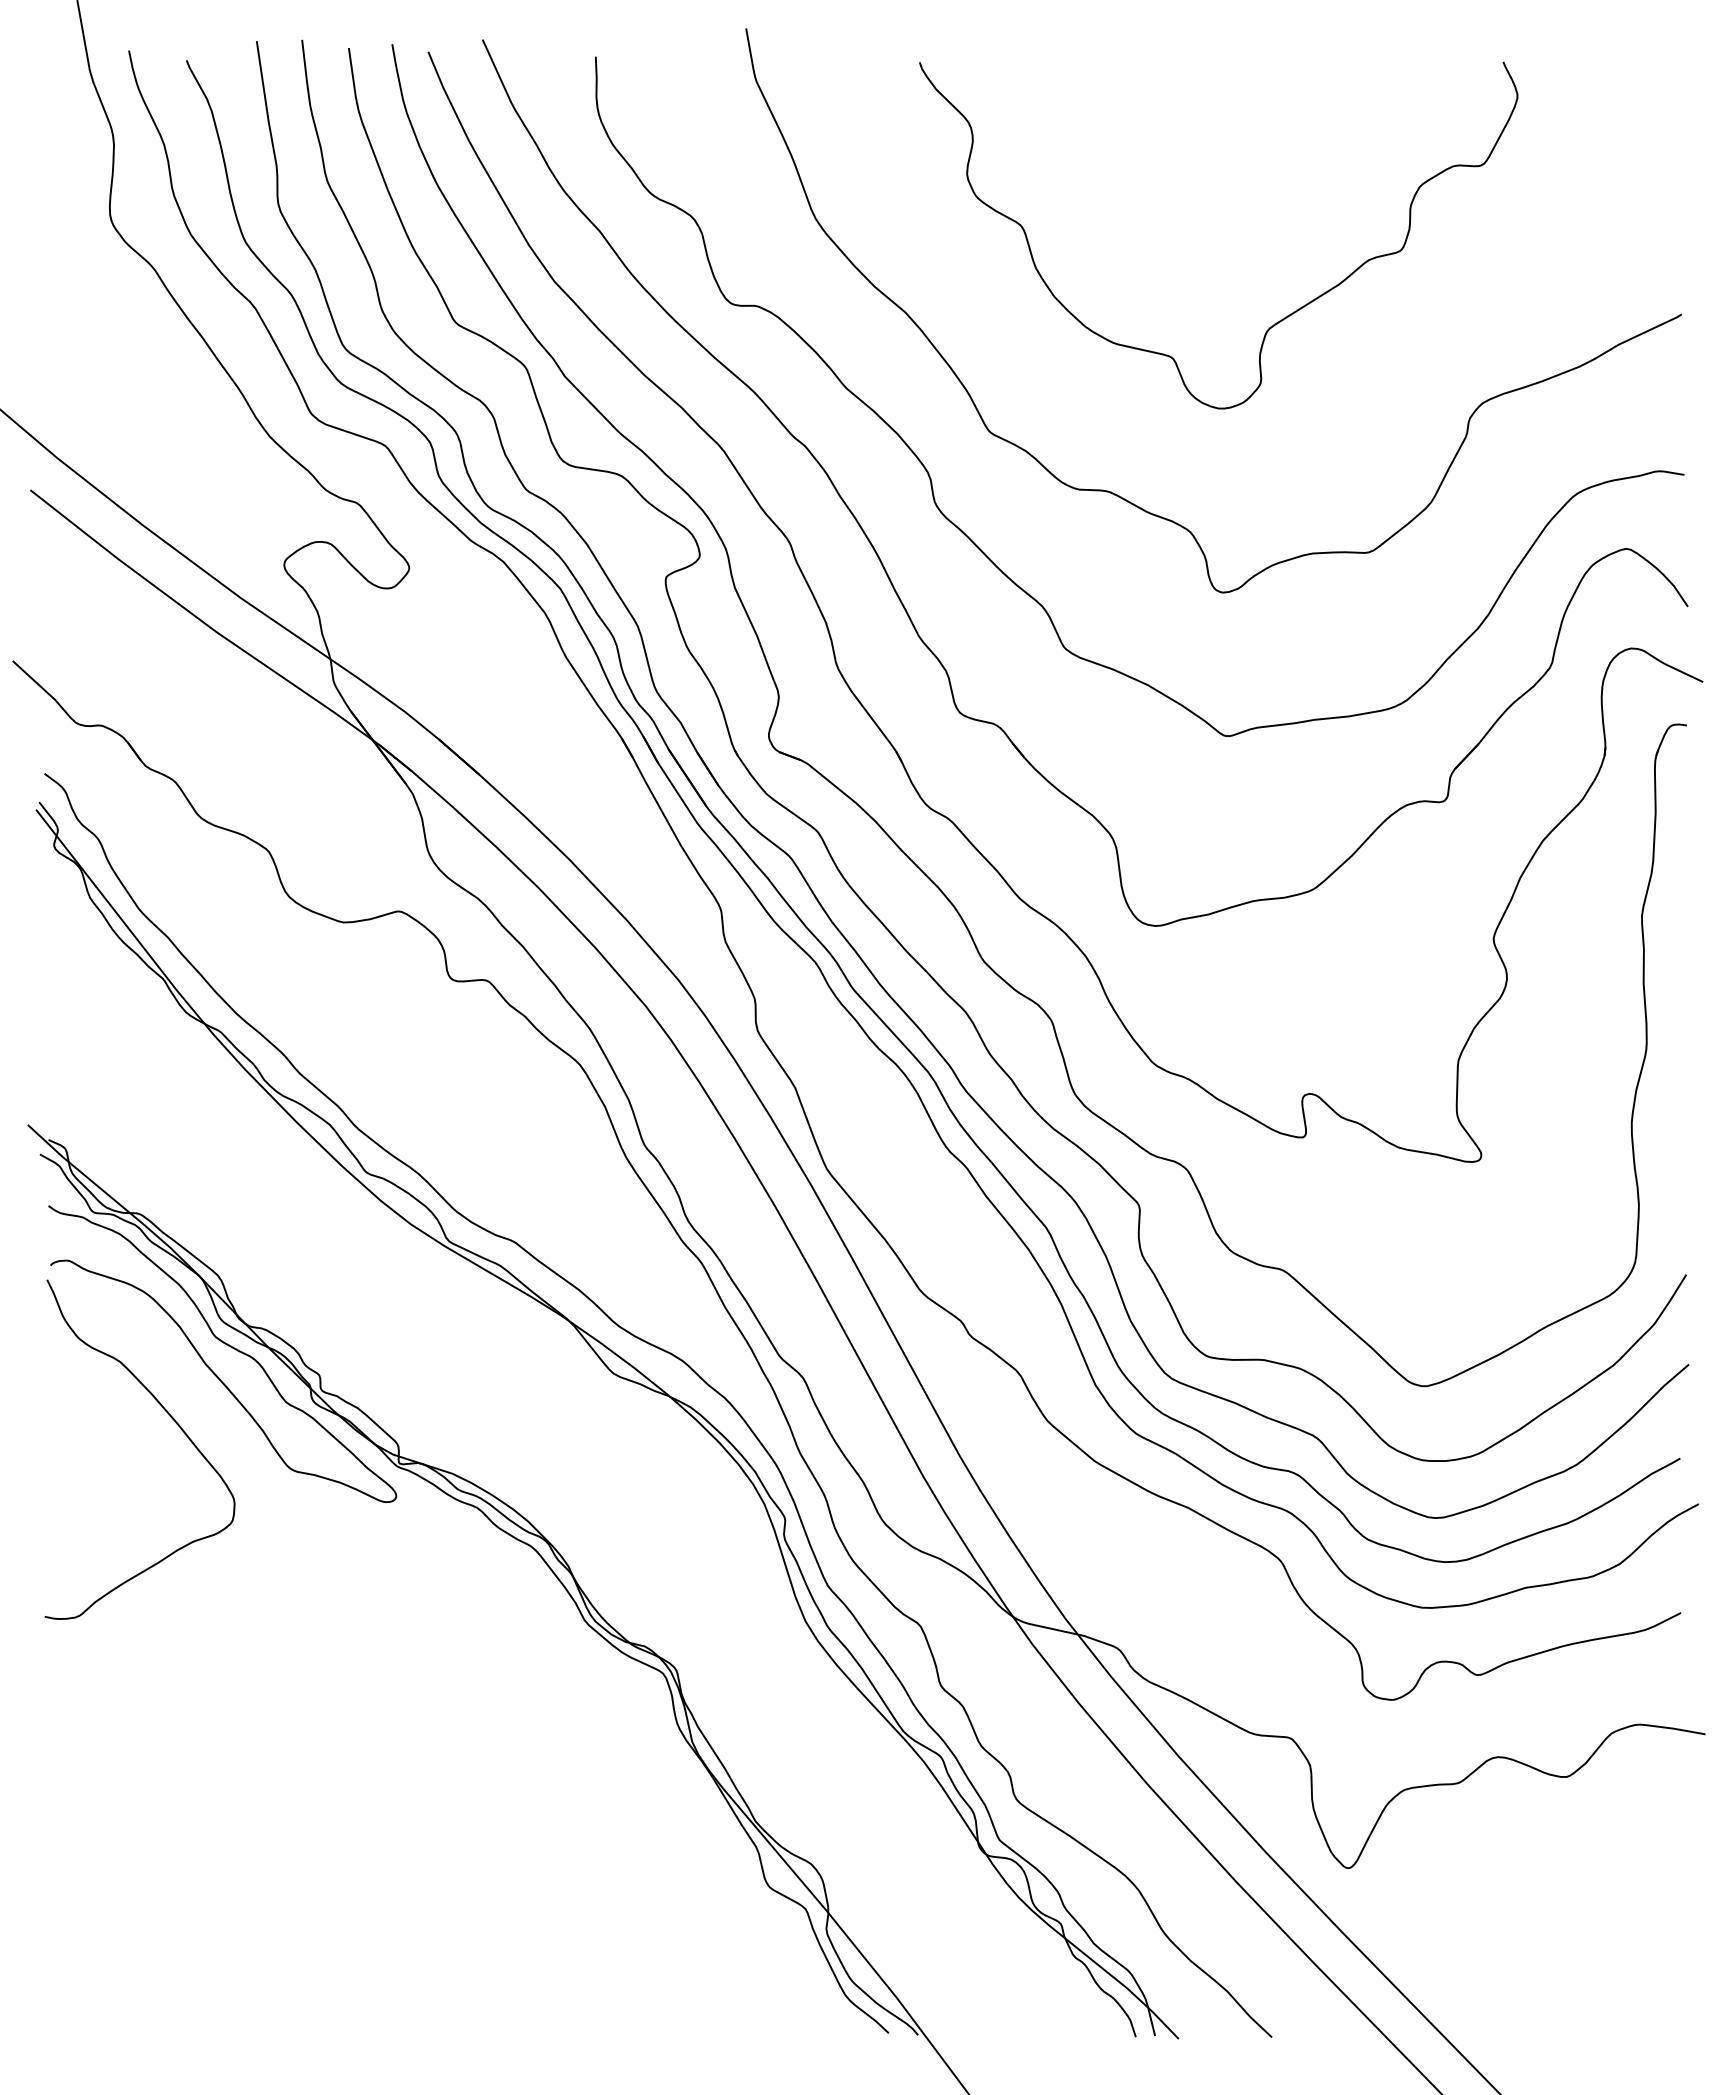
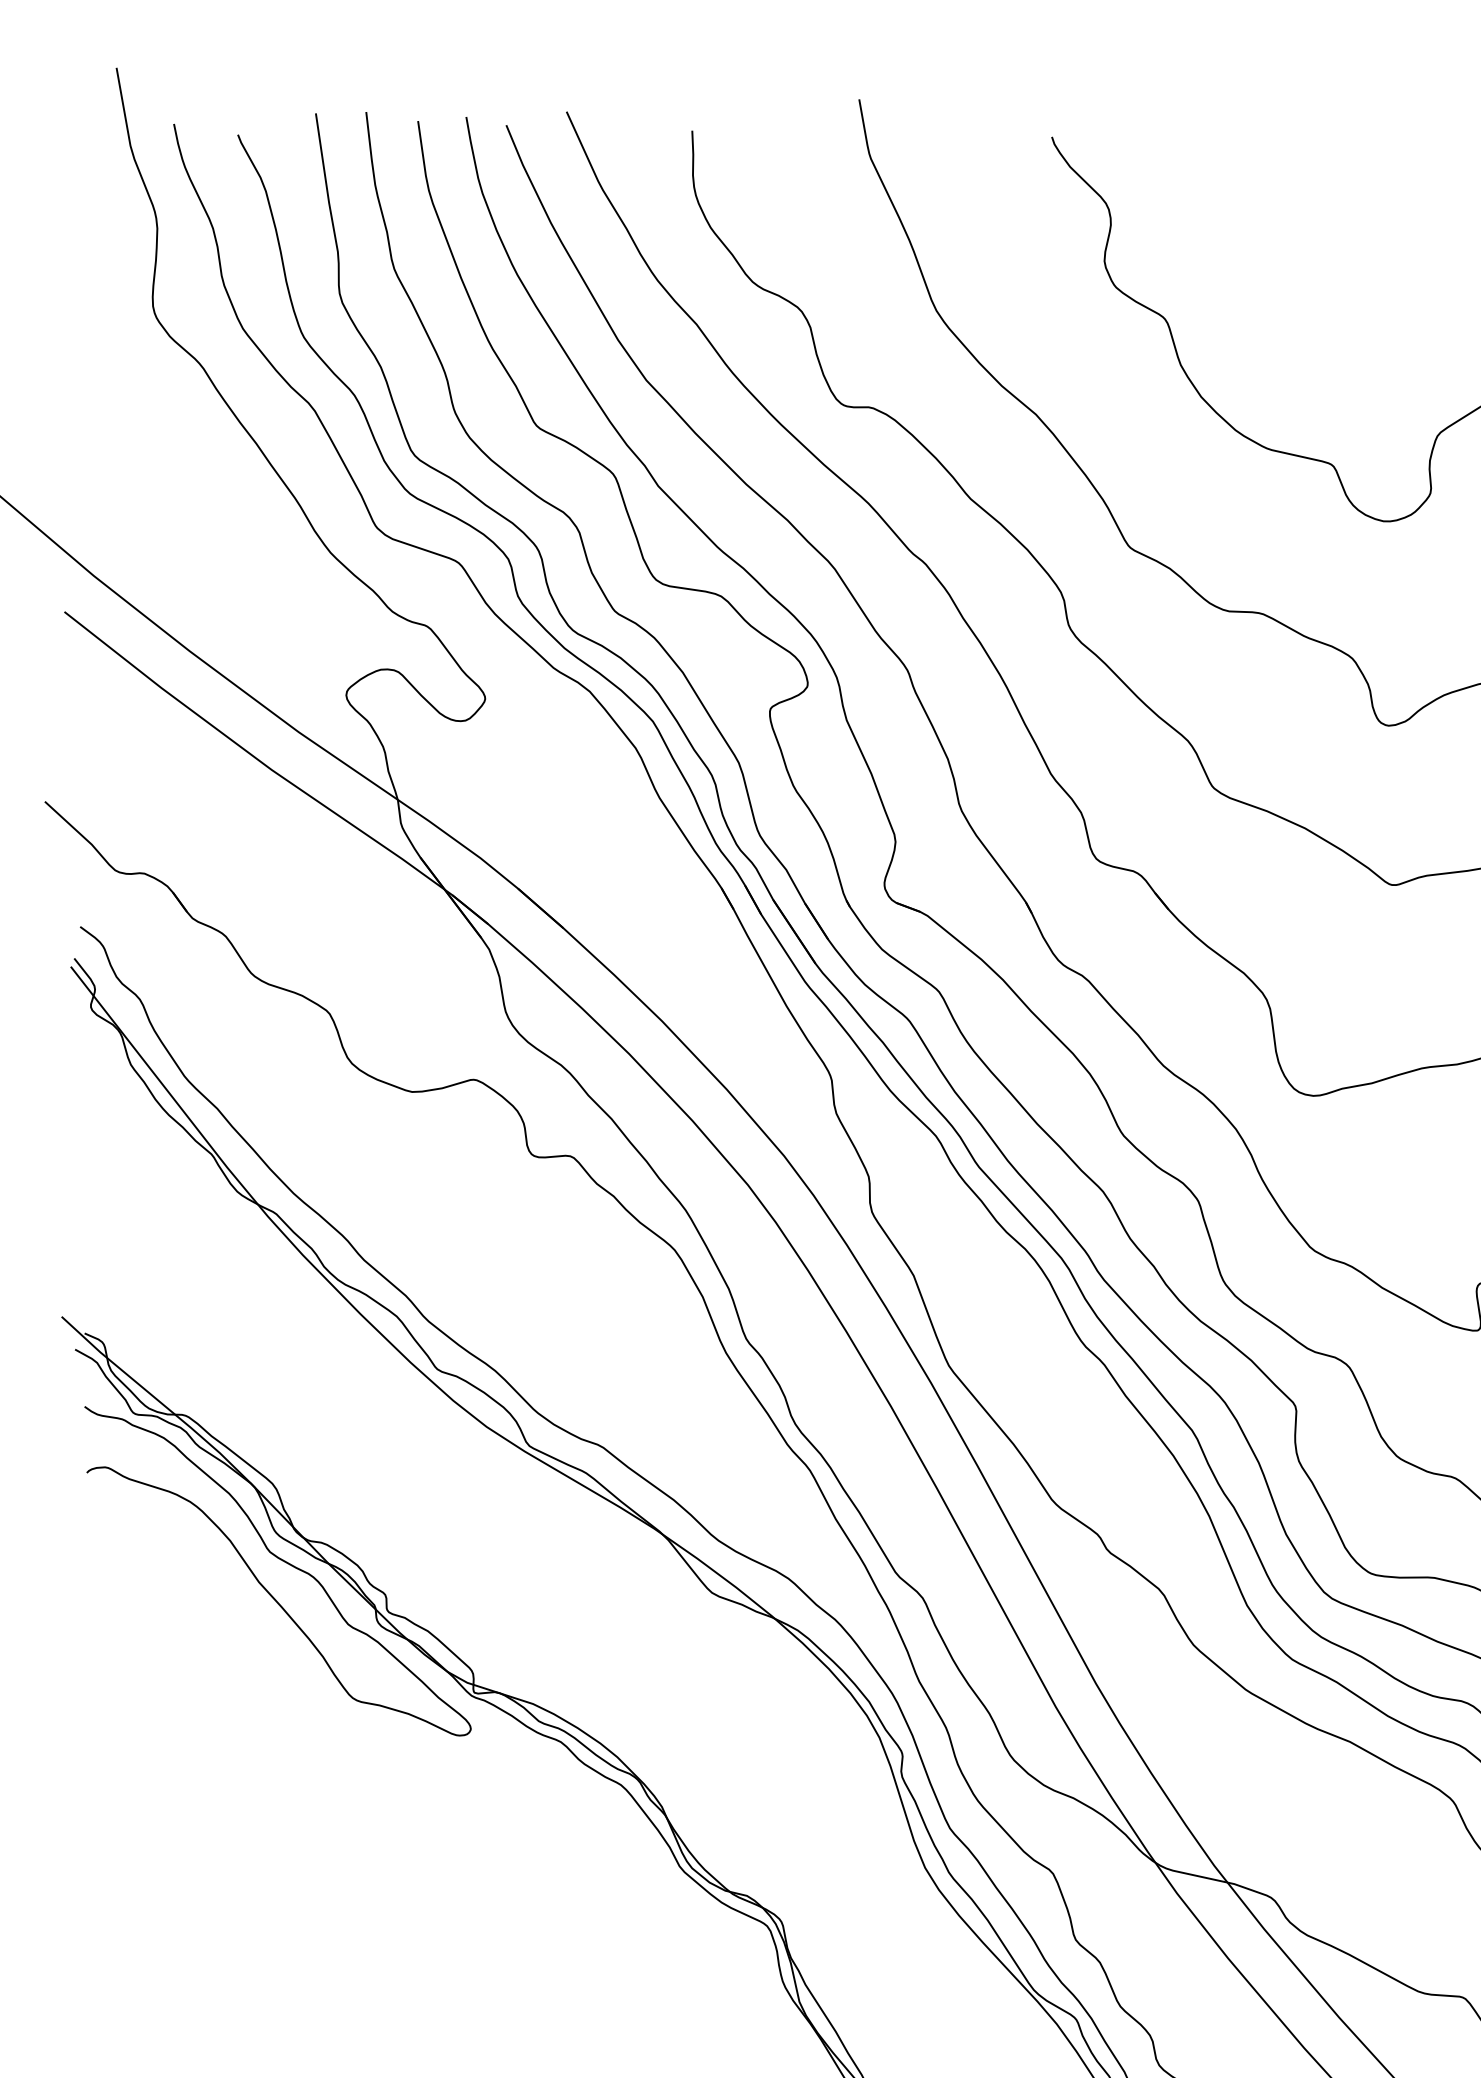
curve: (170, 1417) -> (220, 1641), removed

